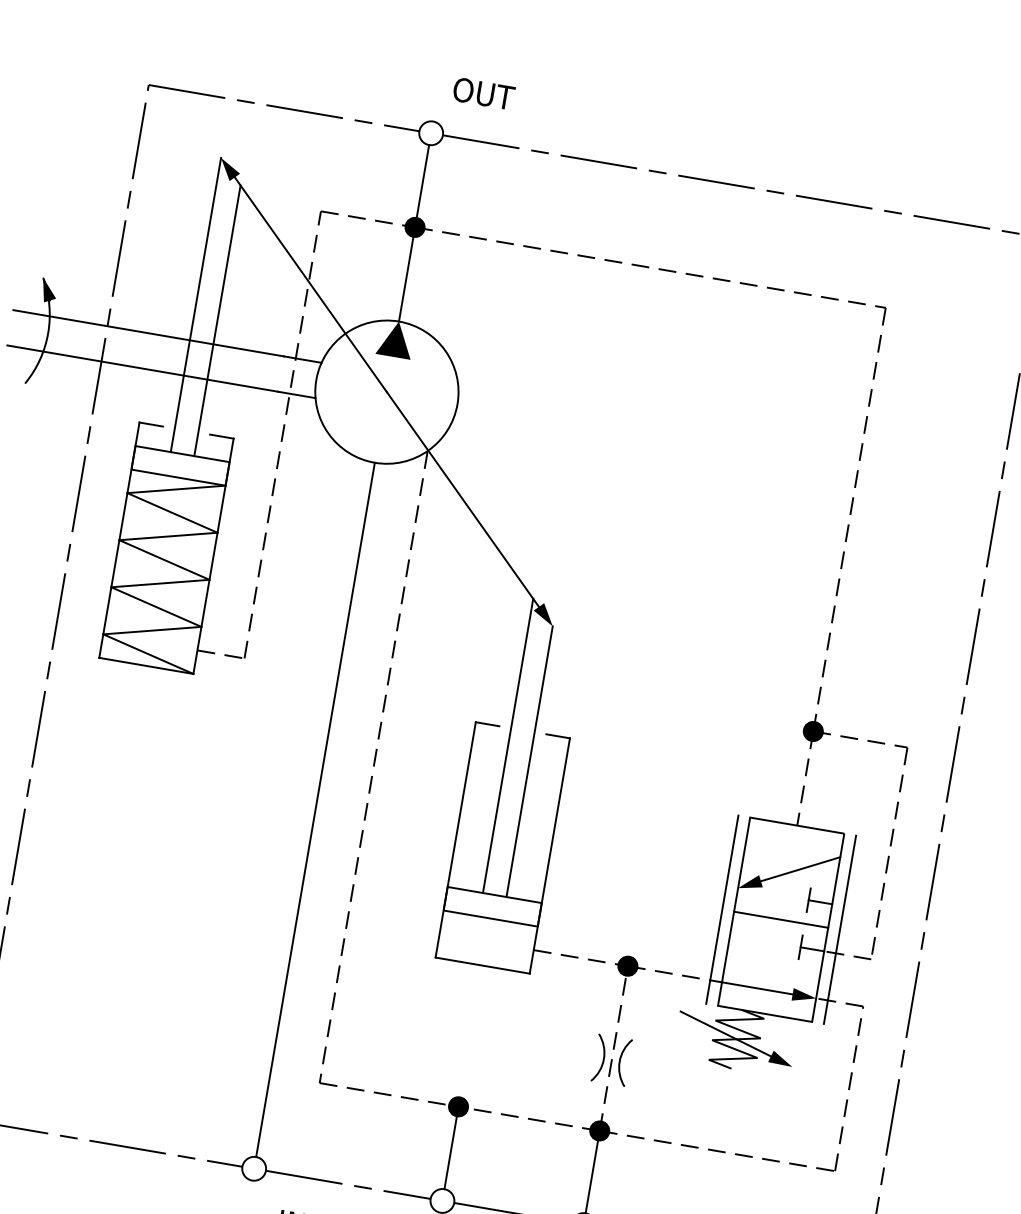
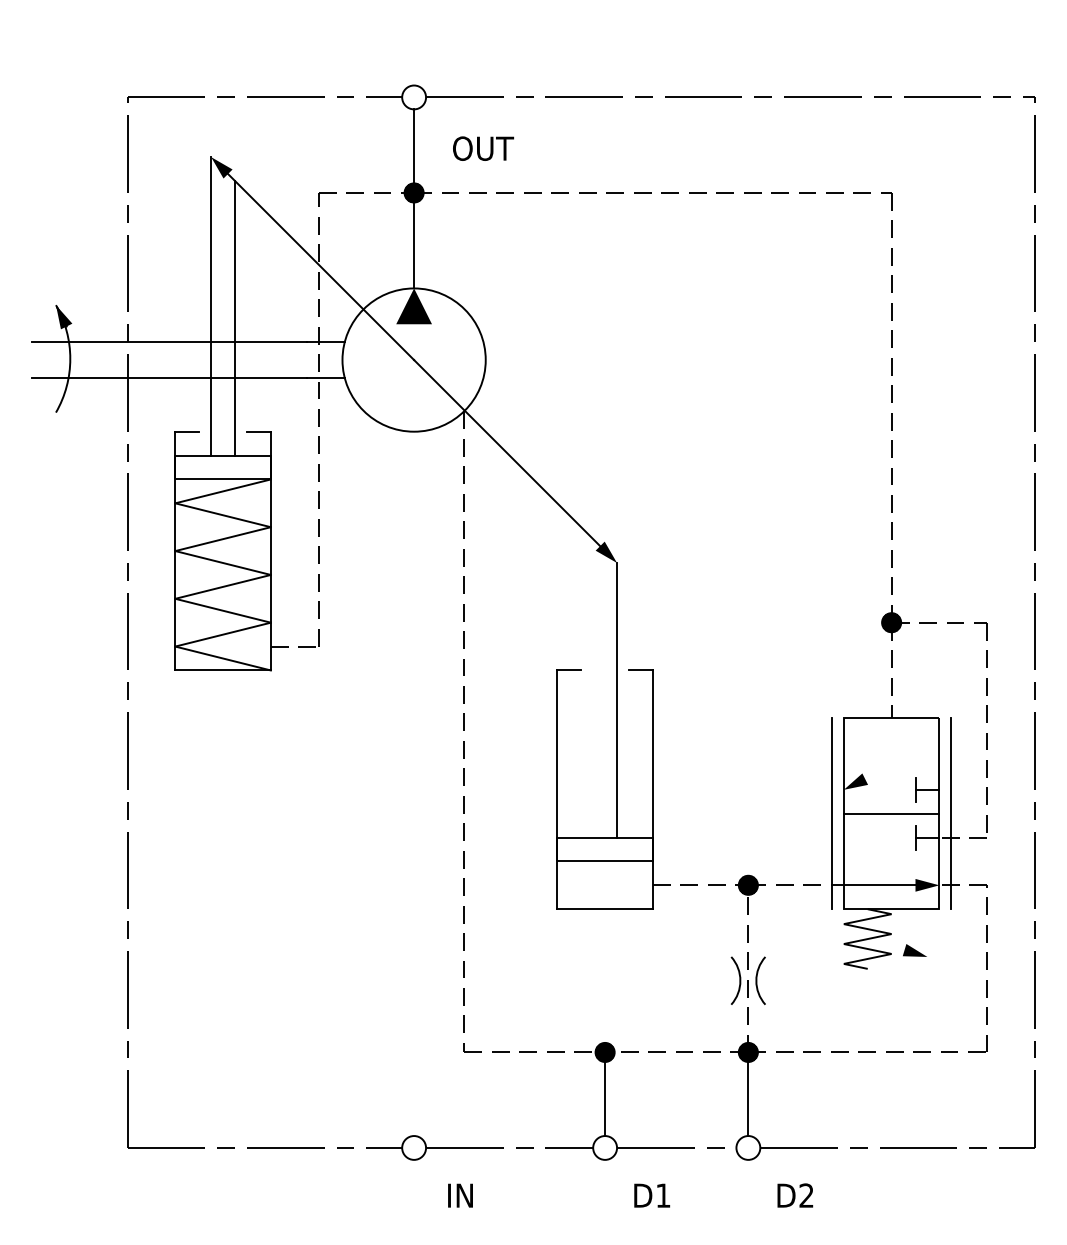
text: (483, 93) -> (483, 148), moved
line: (508, 746) -> (593, 688), removed
line: (315, 809) -> (414, 783), removed
line: (800, 869) -> (902, 760), removed
line: (726, 1033) -> (856, 935), removed

